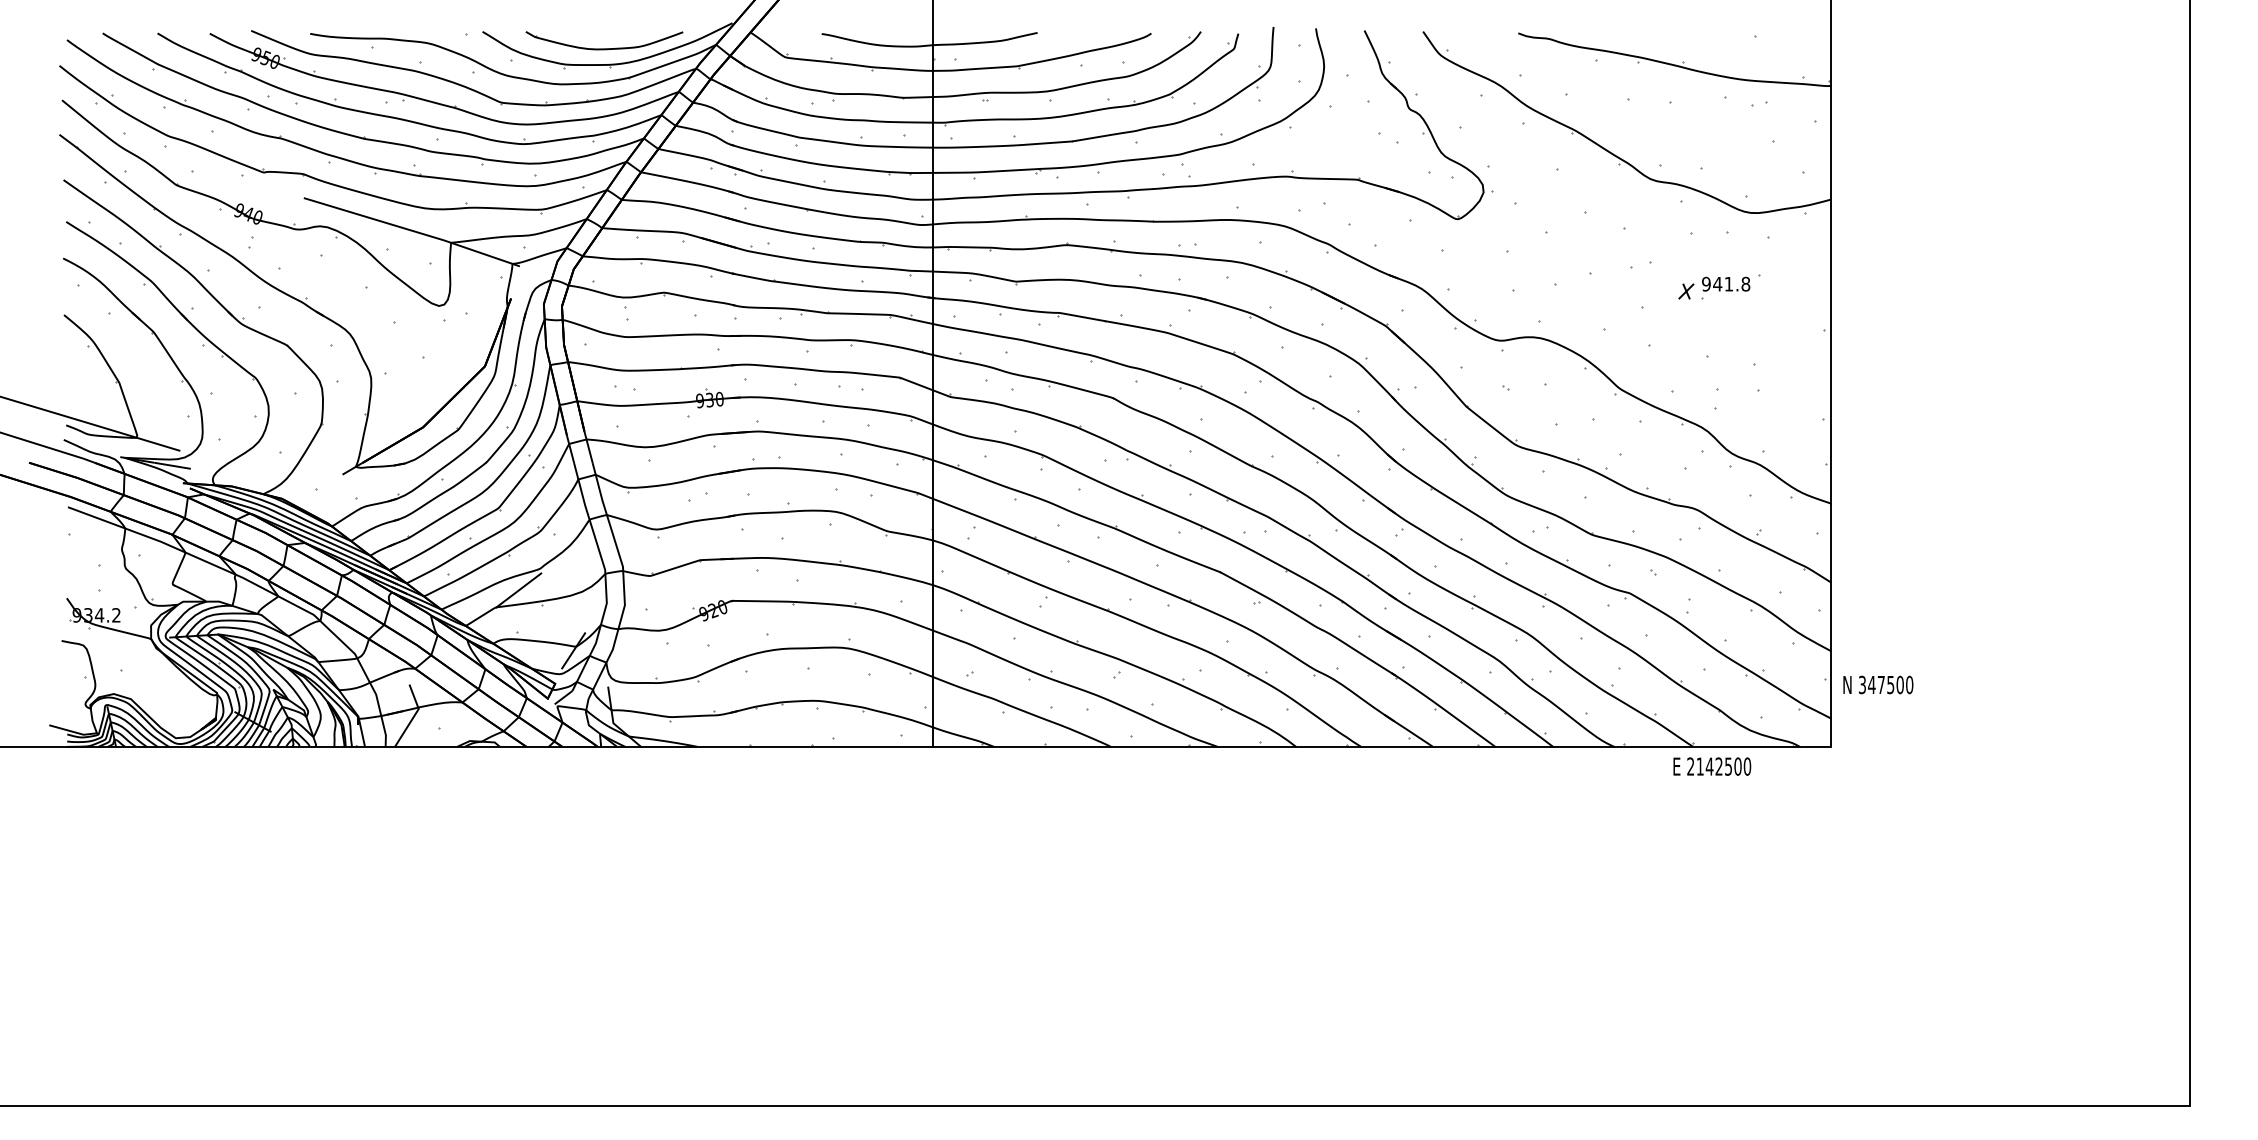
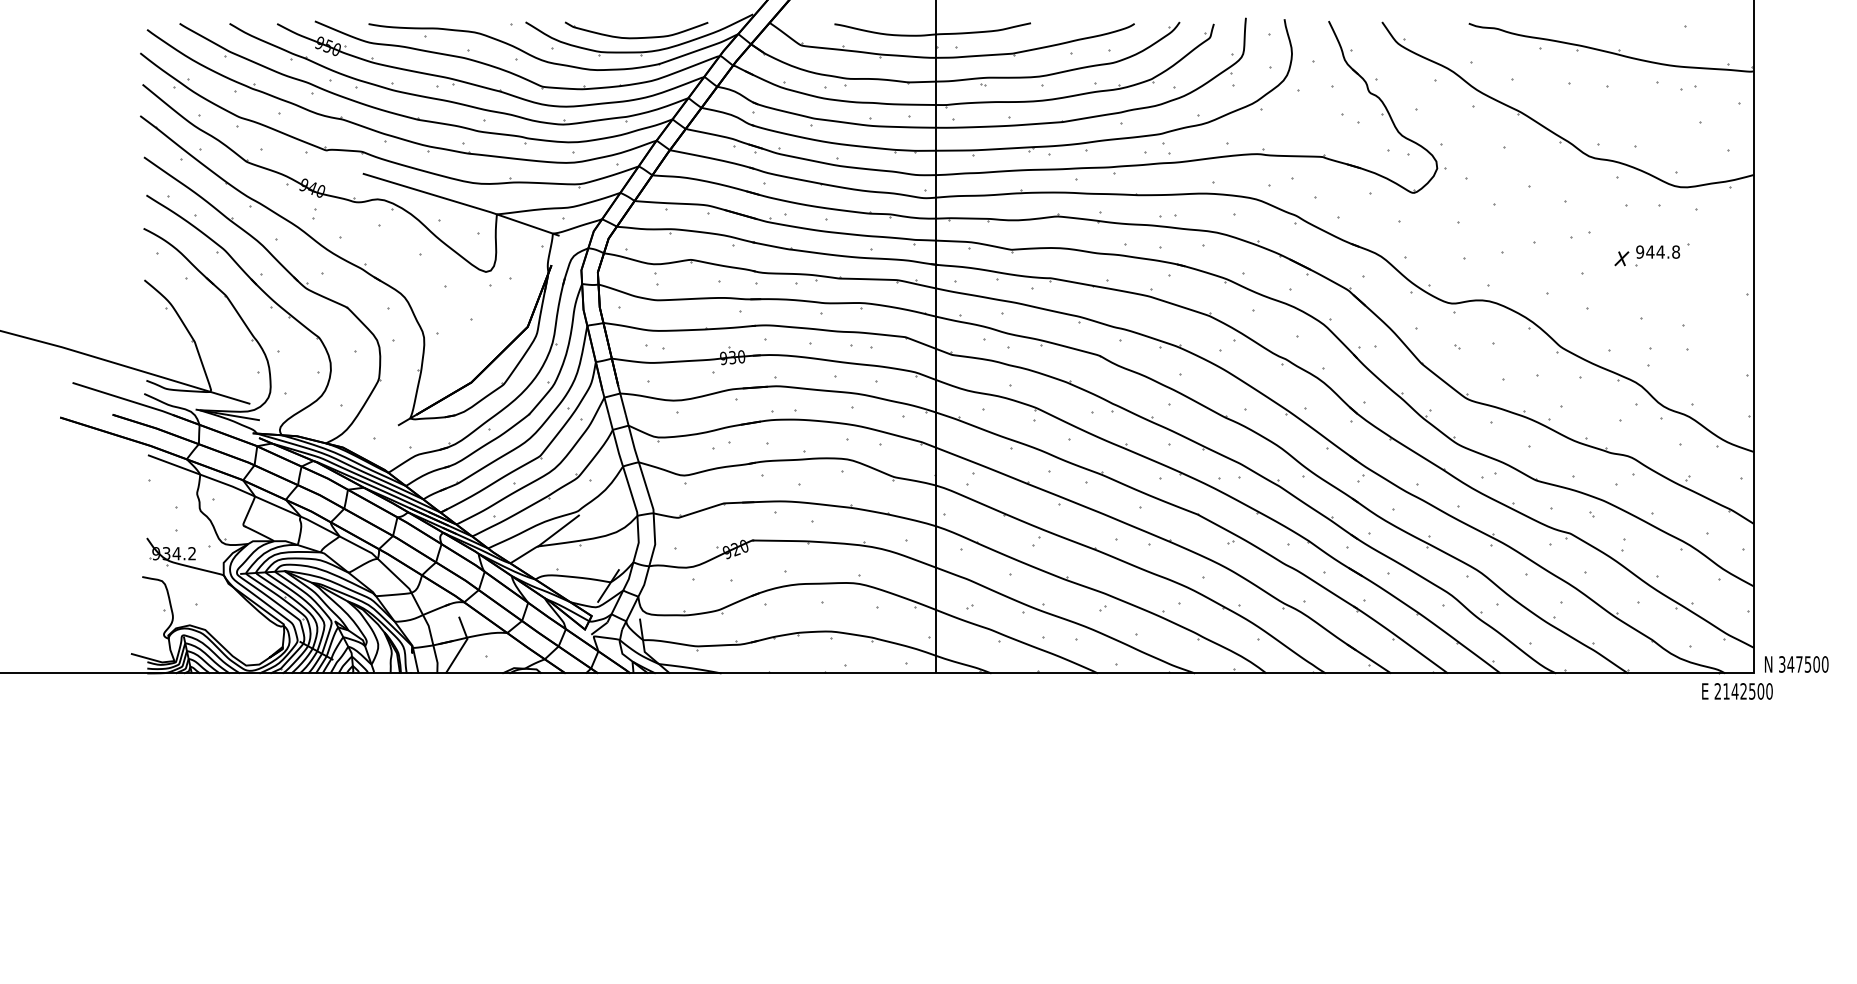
text: (1728, 284) -> (1660, 252), 941.8 -> 944.8
text: (1878, 684) -> (1796, 664), moved
text: (1712, 766) -> (1737, 691), moved

